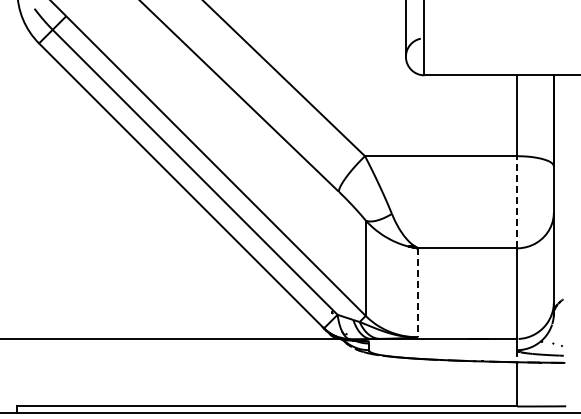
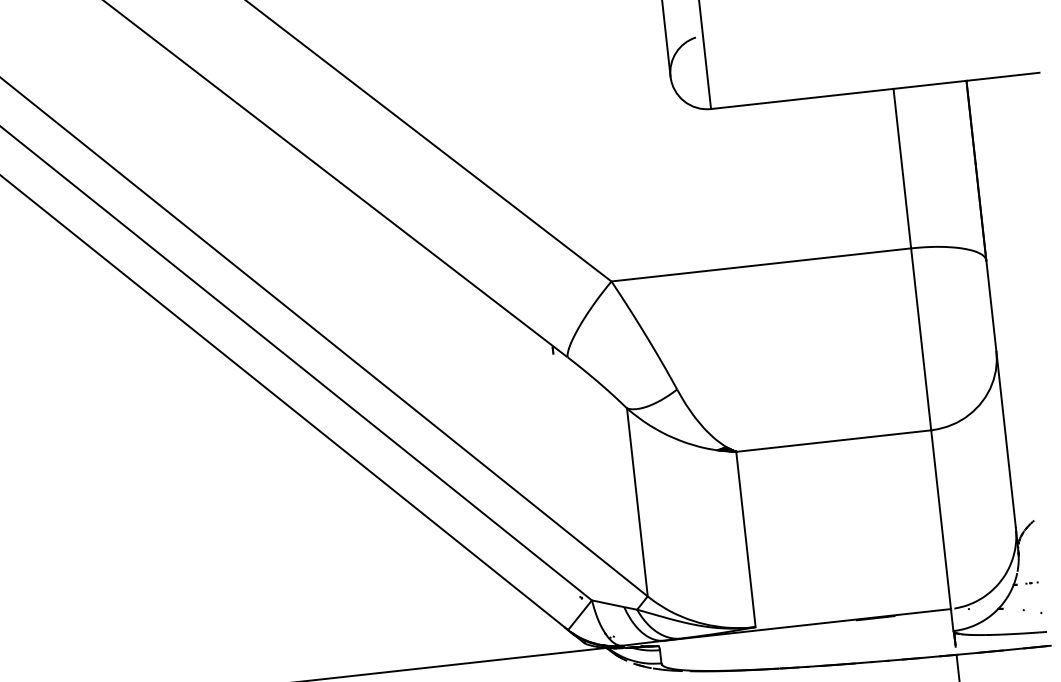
line: (516, 201) -> (920, 337), dashed -> solid
line: (418, 293) -> (746, 540), dashed -> solid

